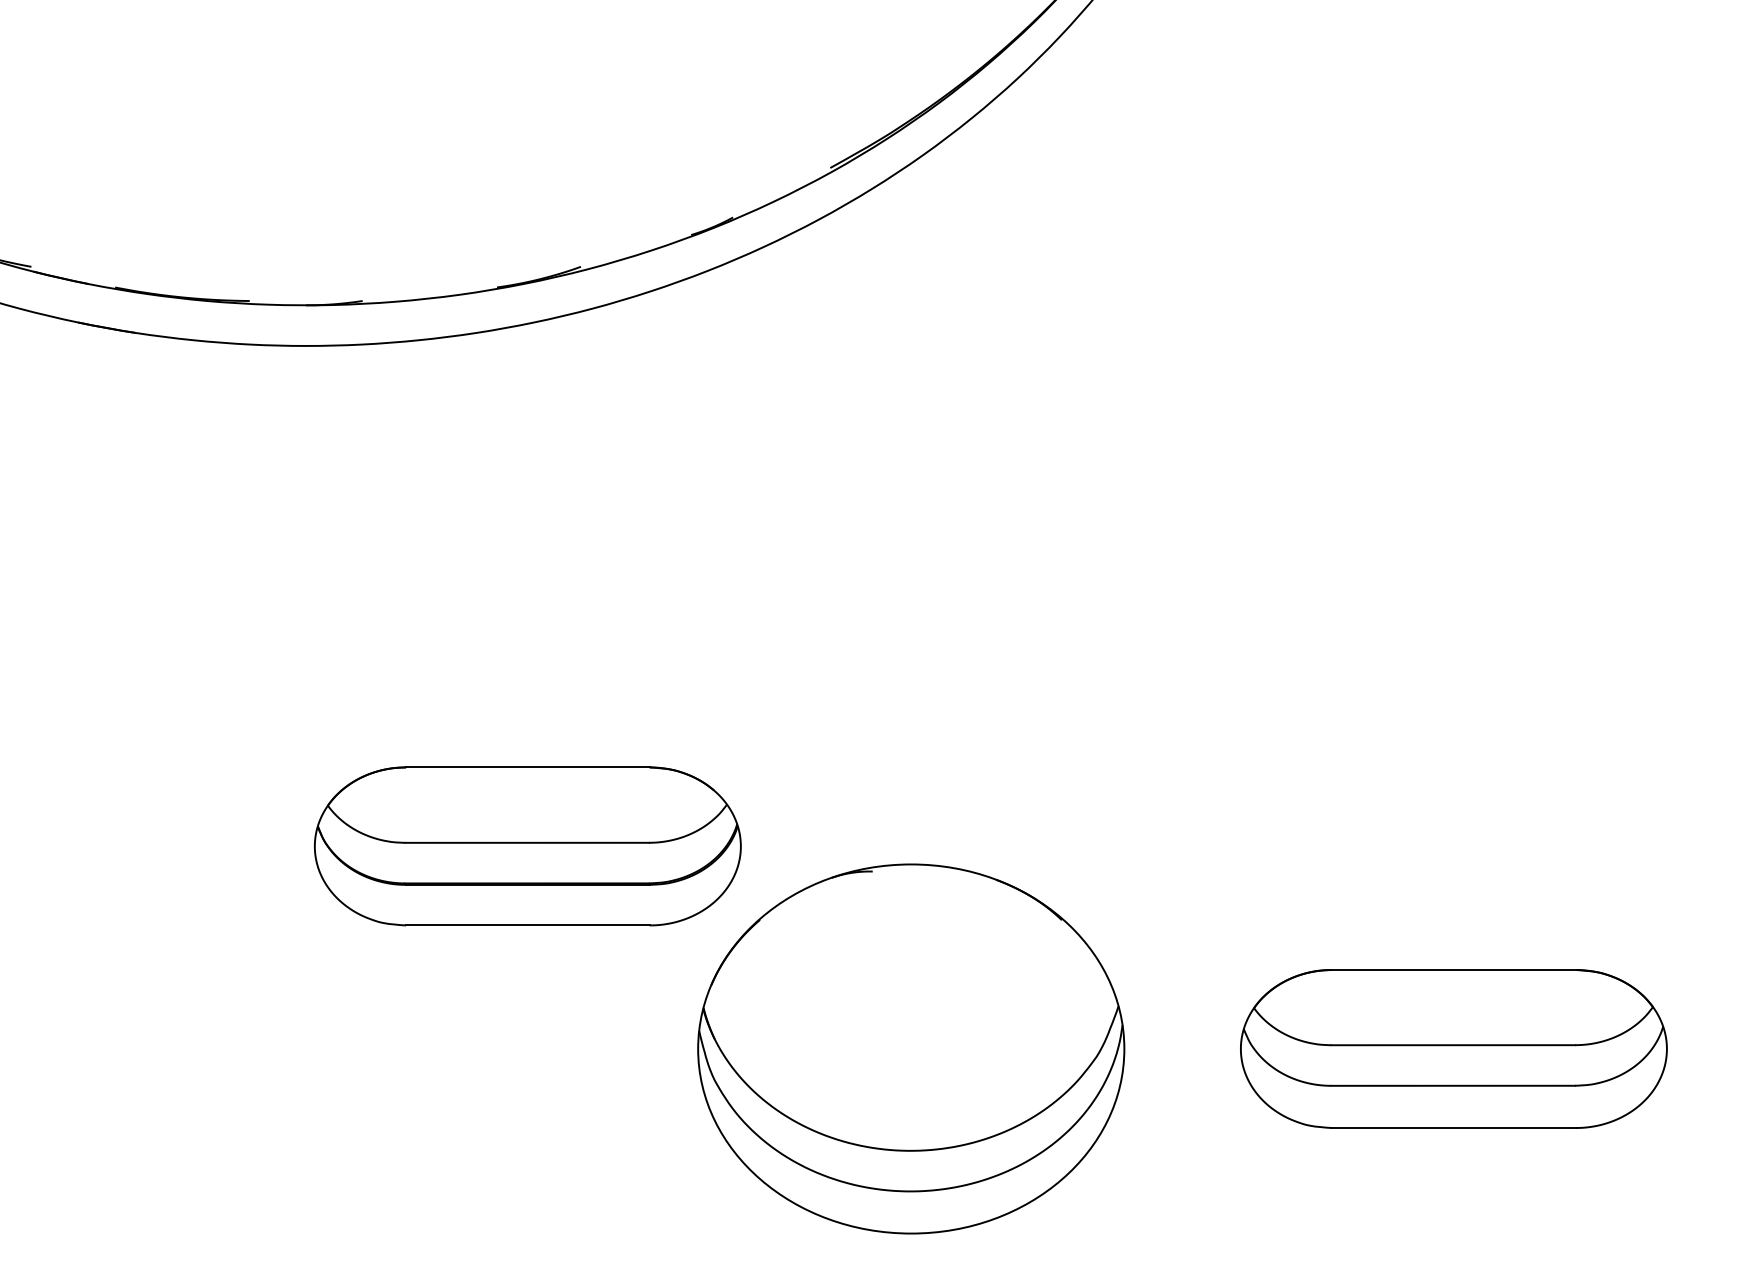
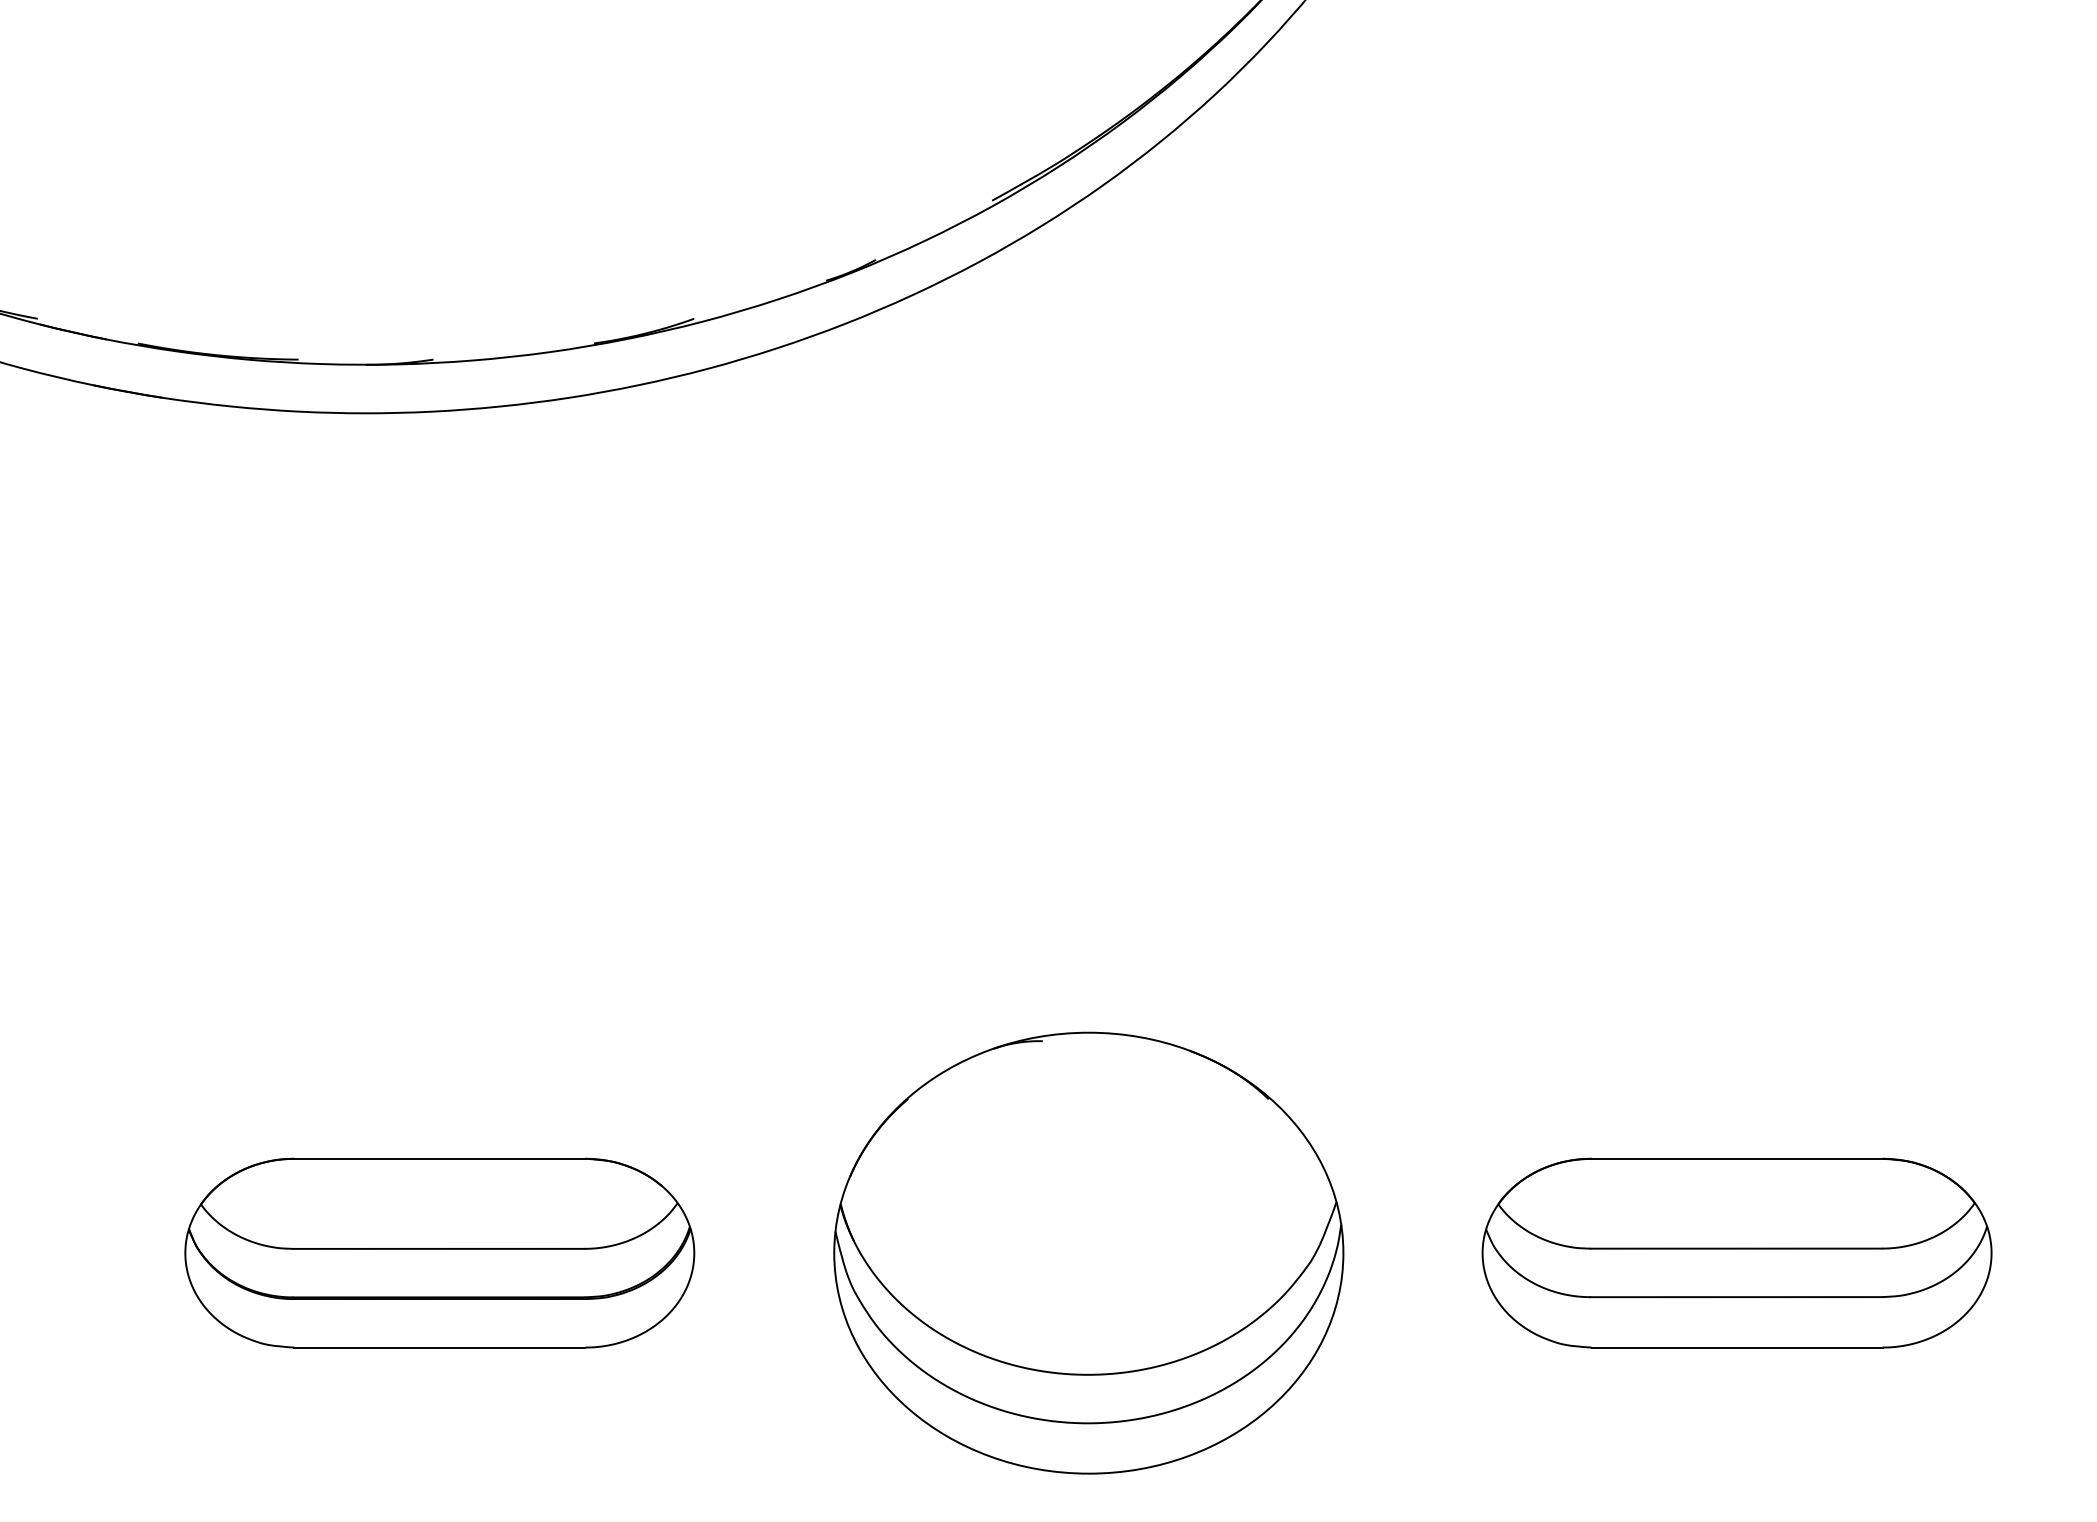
part: (527, 845) -> (439, 1252), moved

